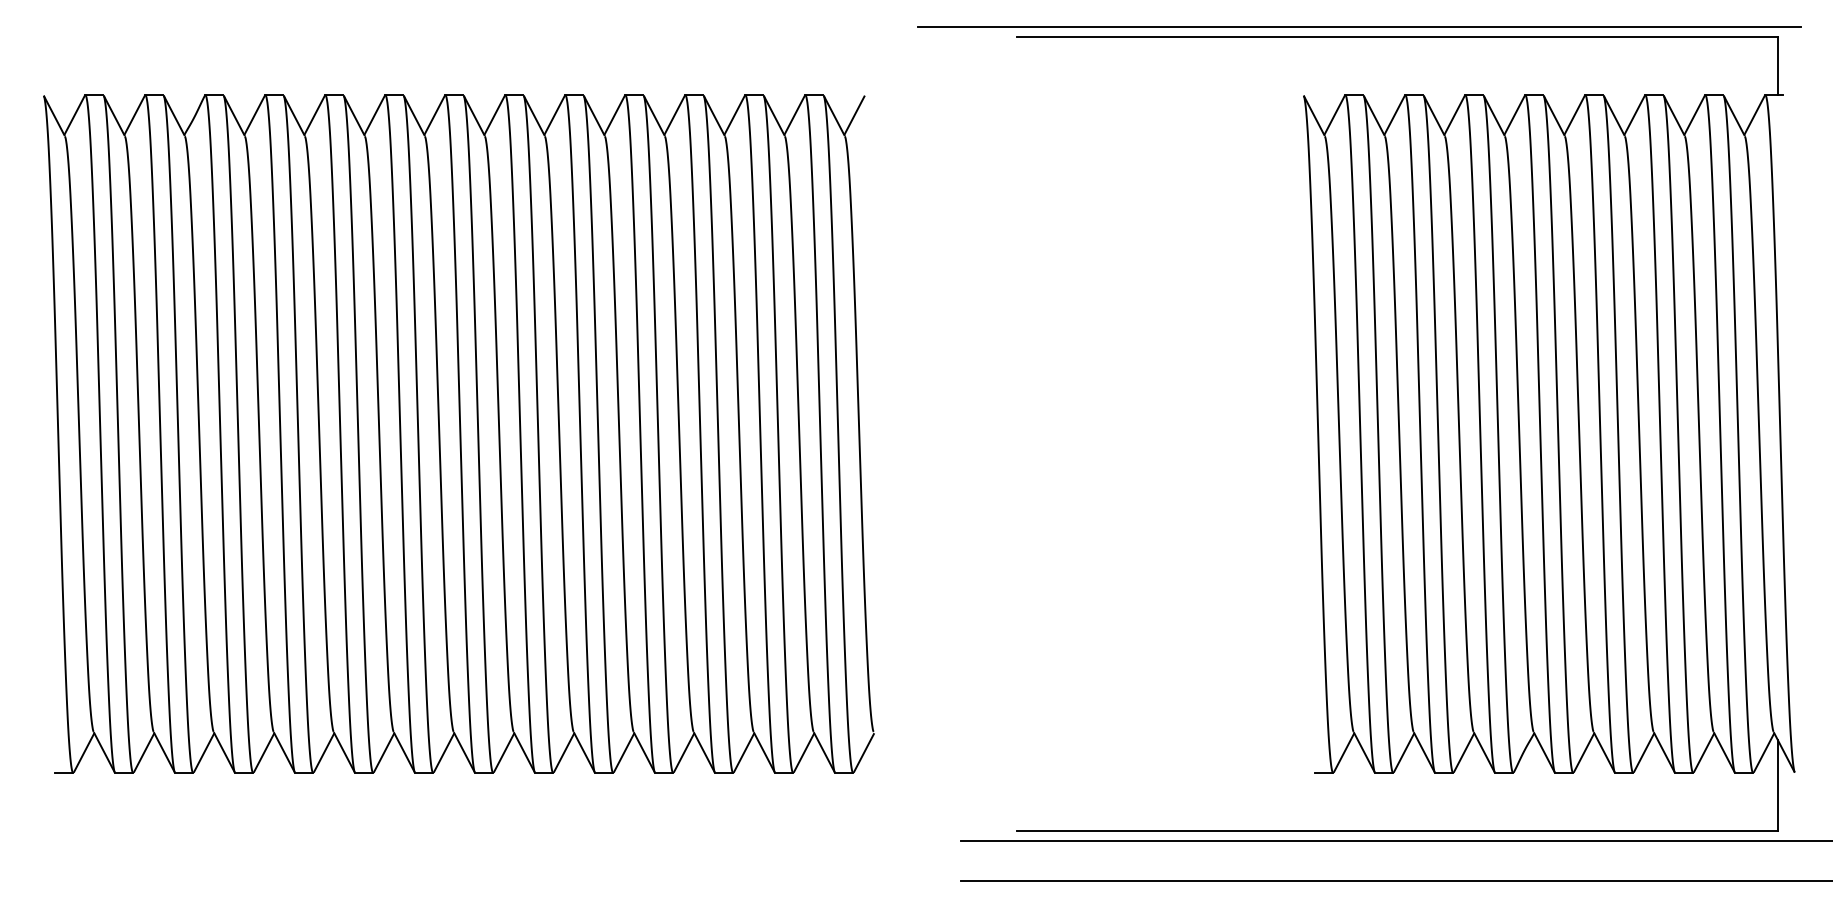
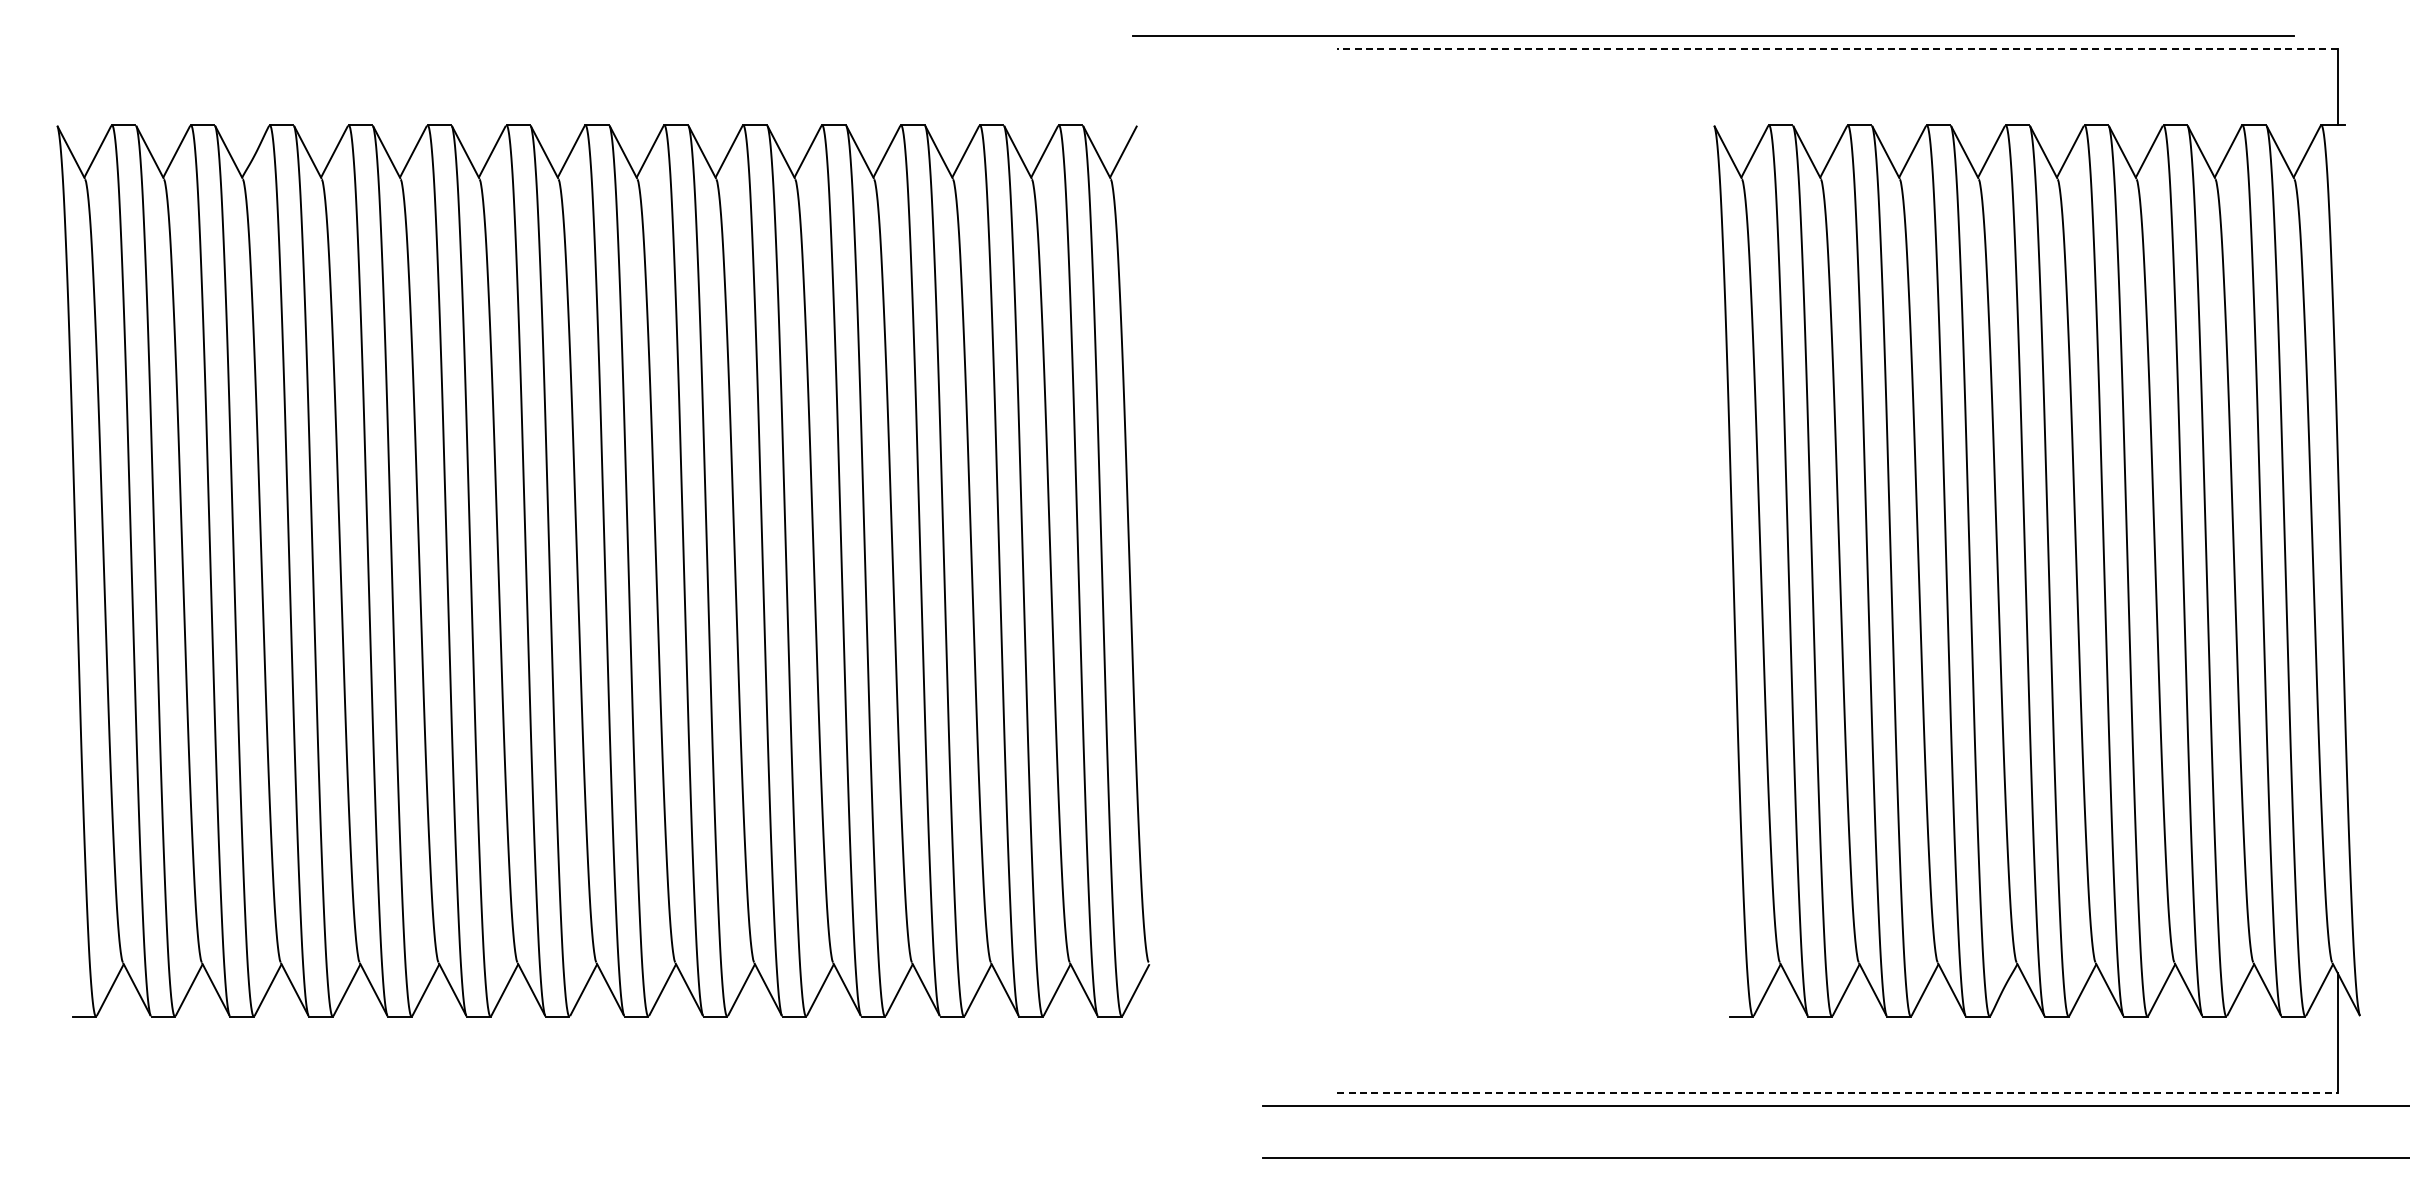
line: (1359, 27) -> (1713, 35), moved
line: (1397, 36) -> (1837, 48), solid -> dashed
line: (1397, 830) -> (1837, 1092), solid -> dashed

